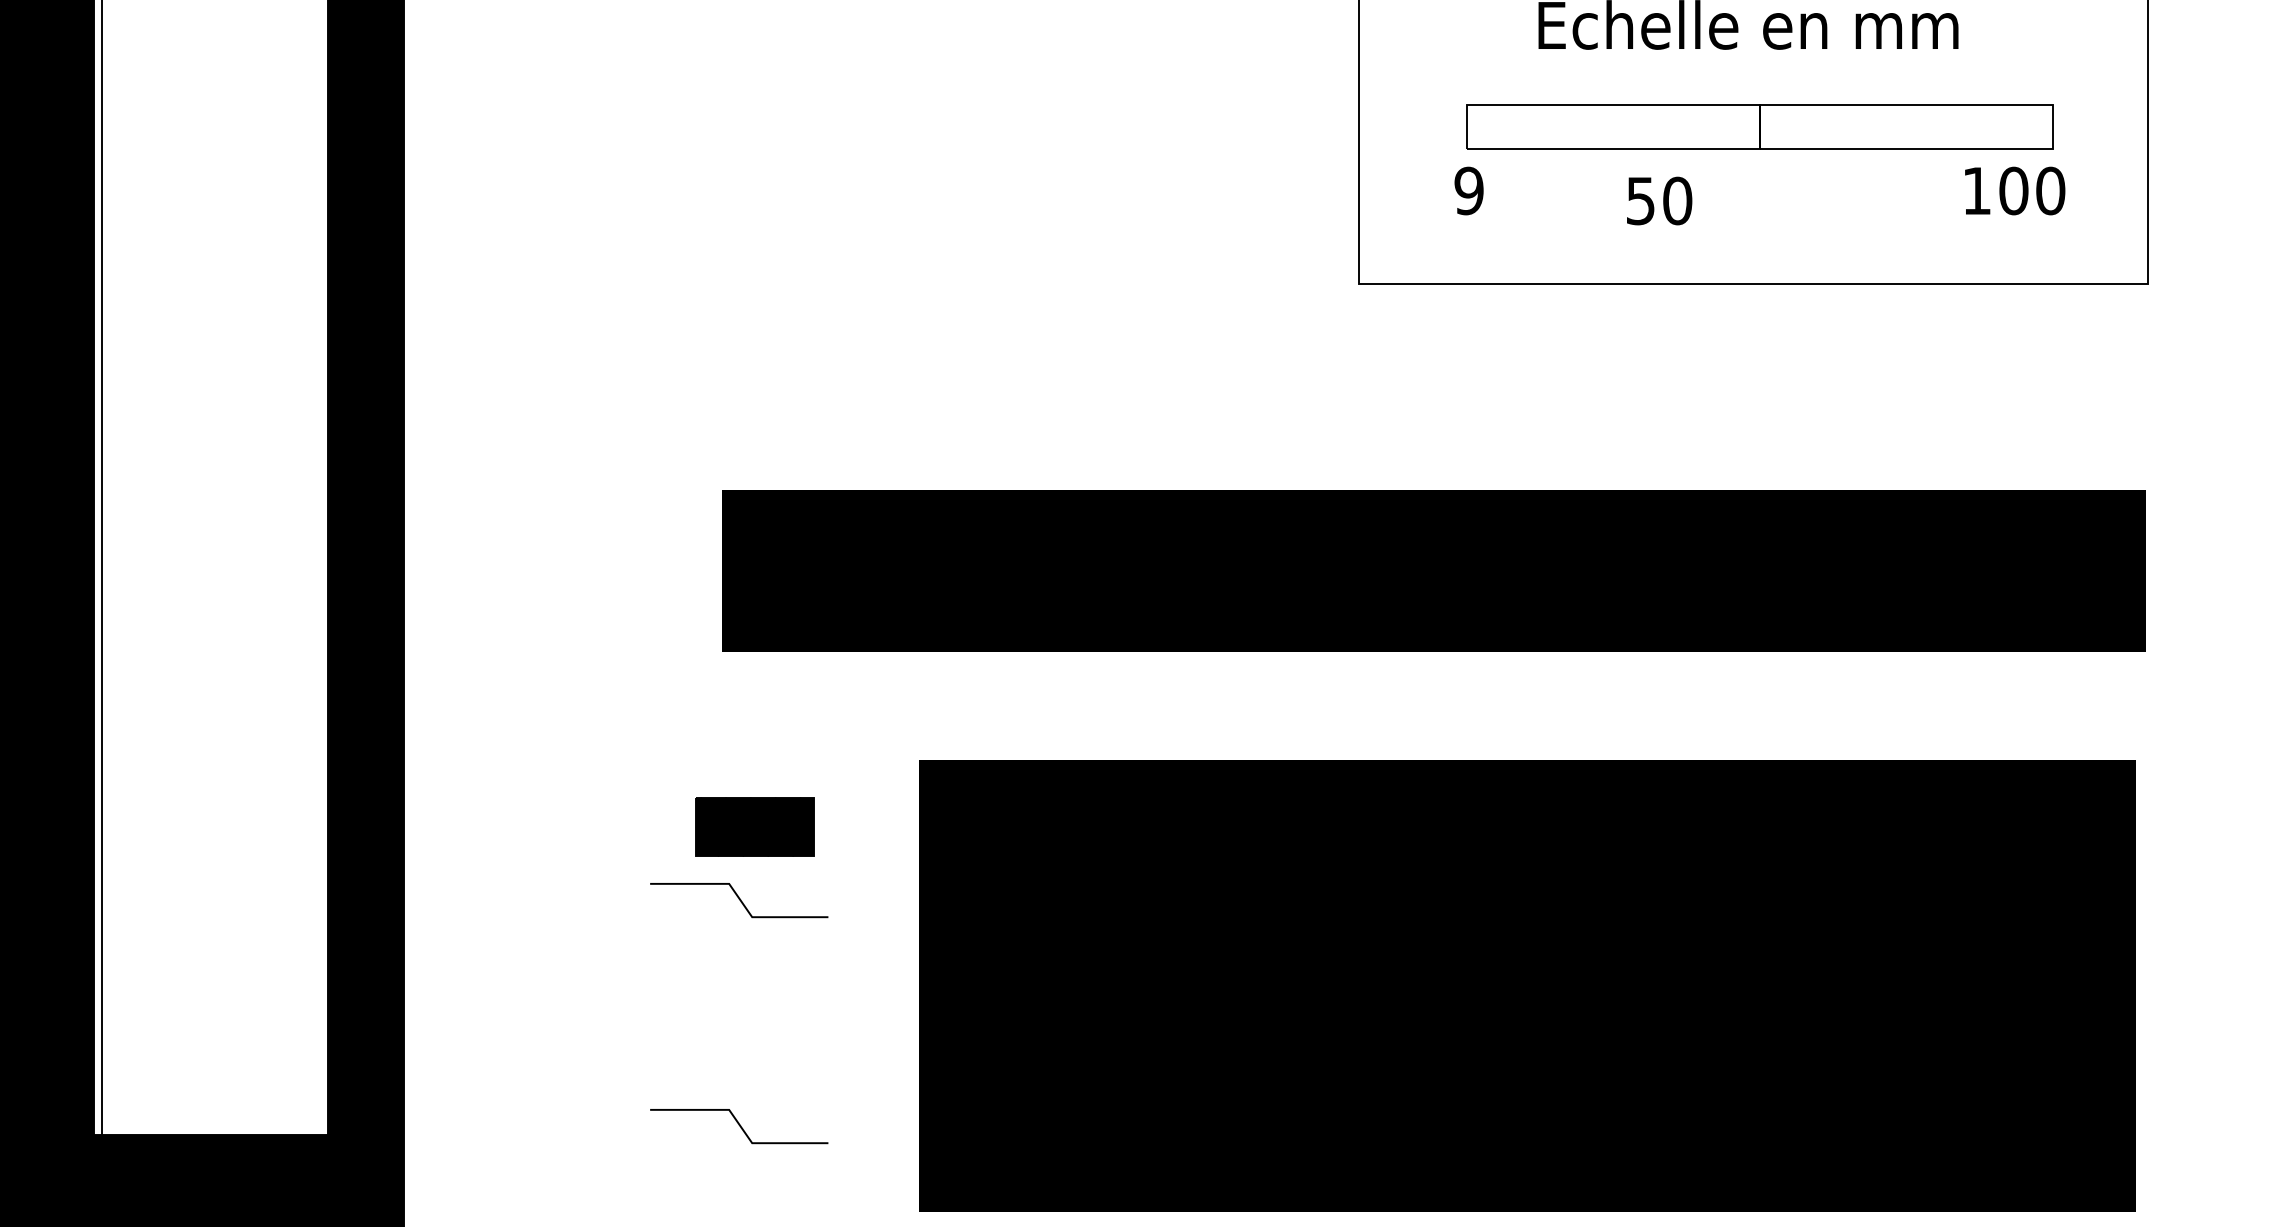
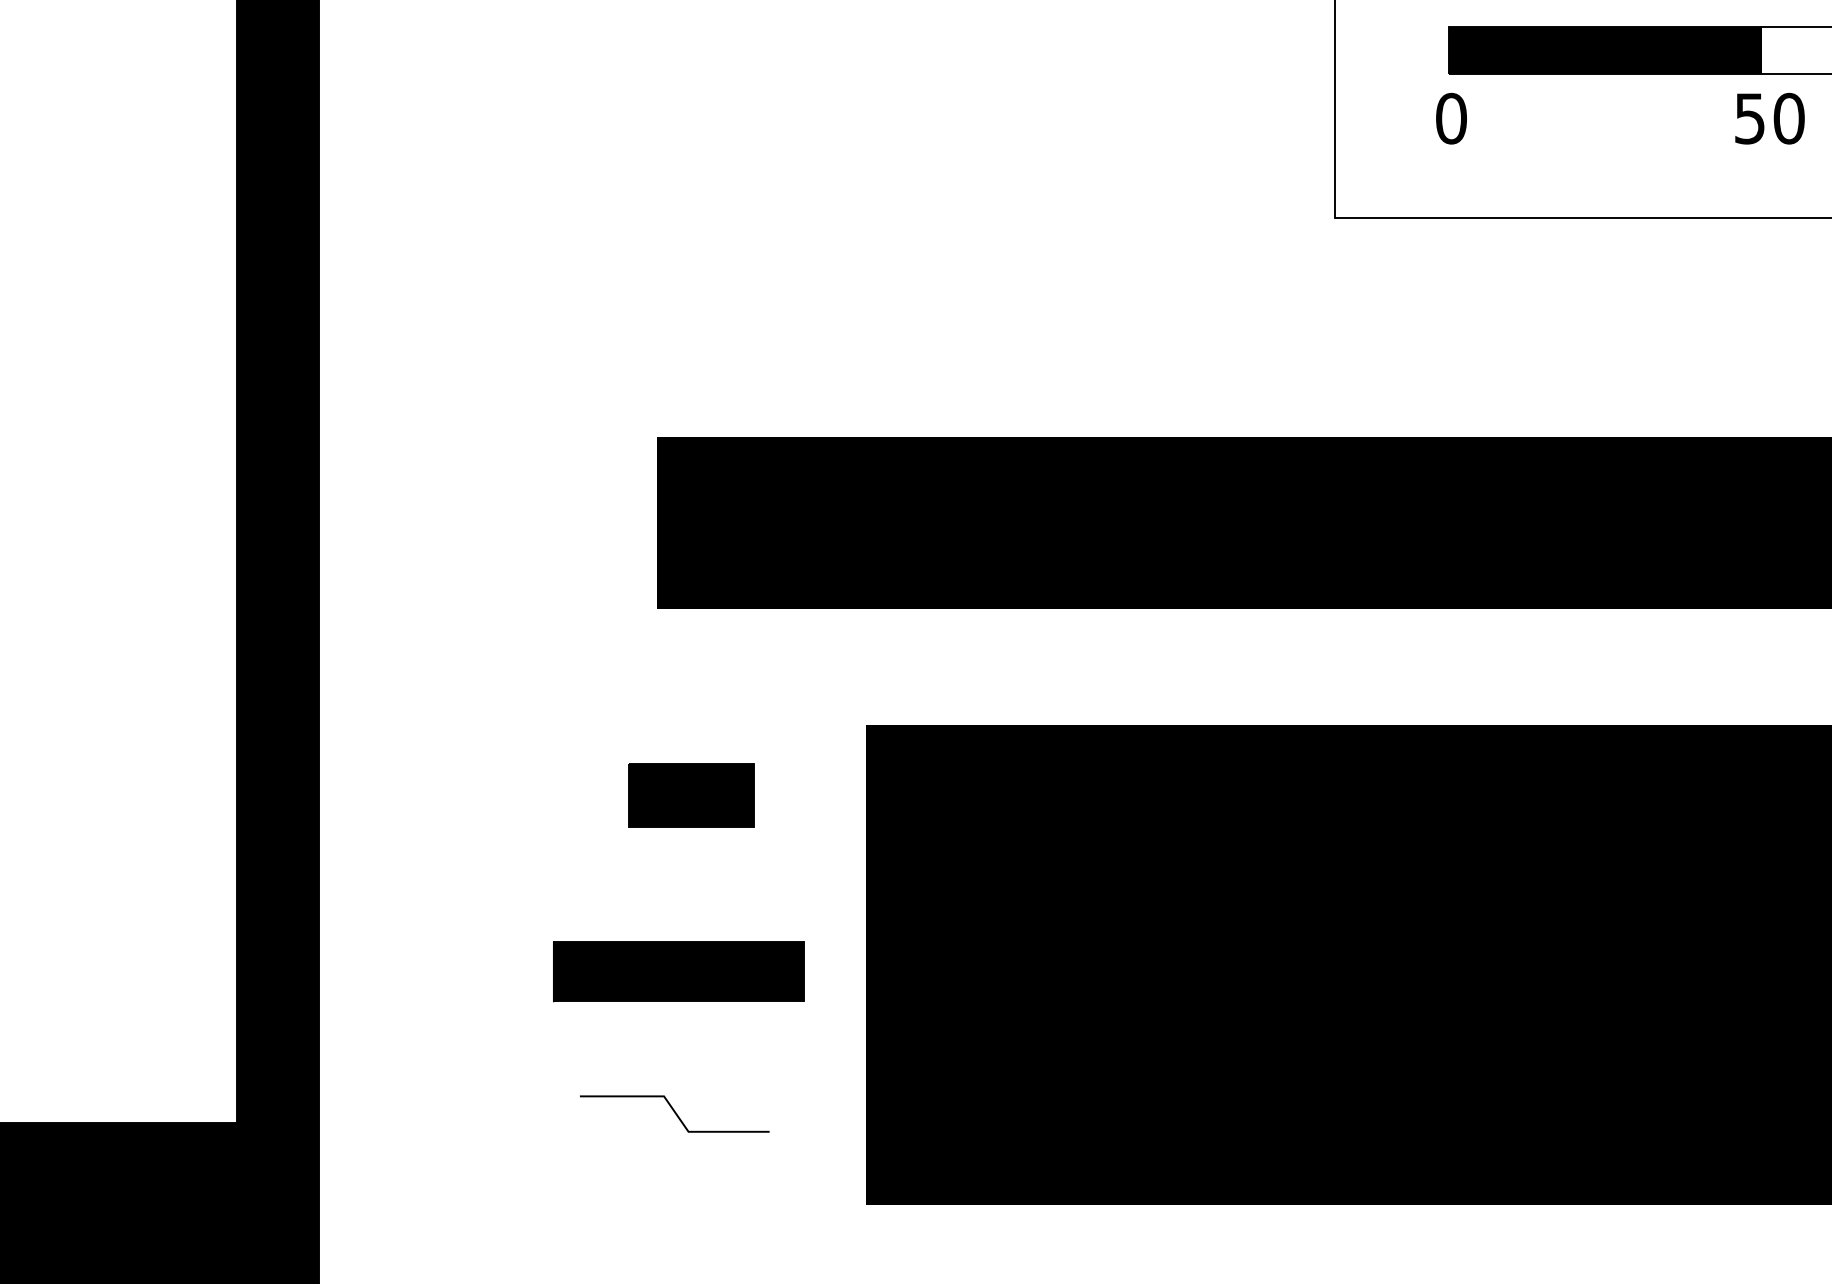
fill: (1612, 126) -> (1603, 50), added
text: (1468, 190) -> (1450, 118), 9 -> 0
text: (1659, 200) -> (1769, 118), moved
line: (739, 900) -> (675, 873), removed
part: (742, 992) -> (678, 971), added

